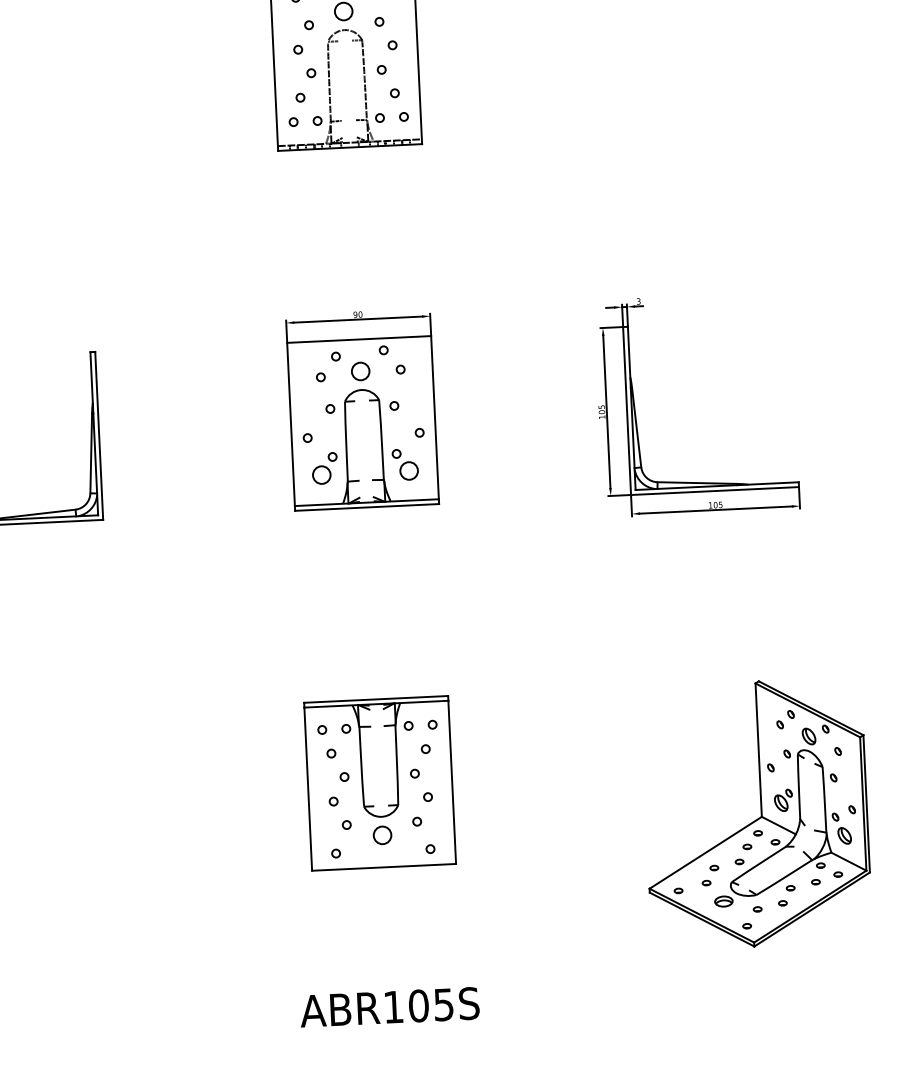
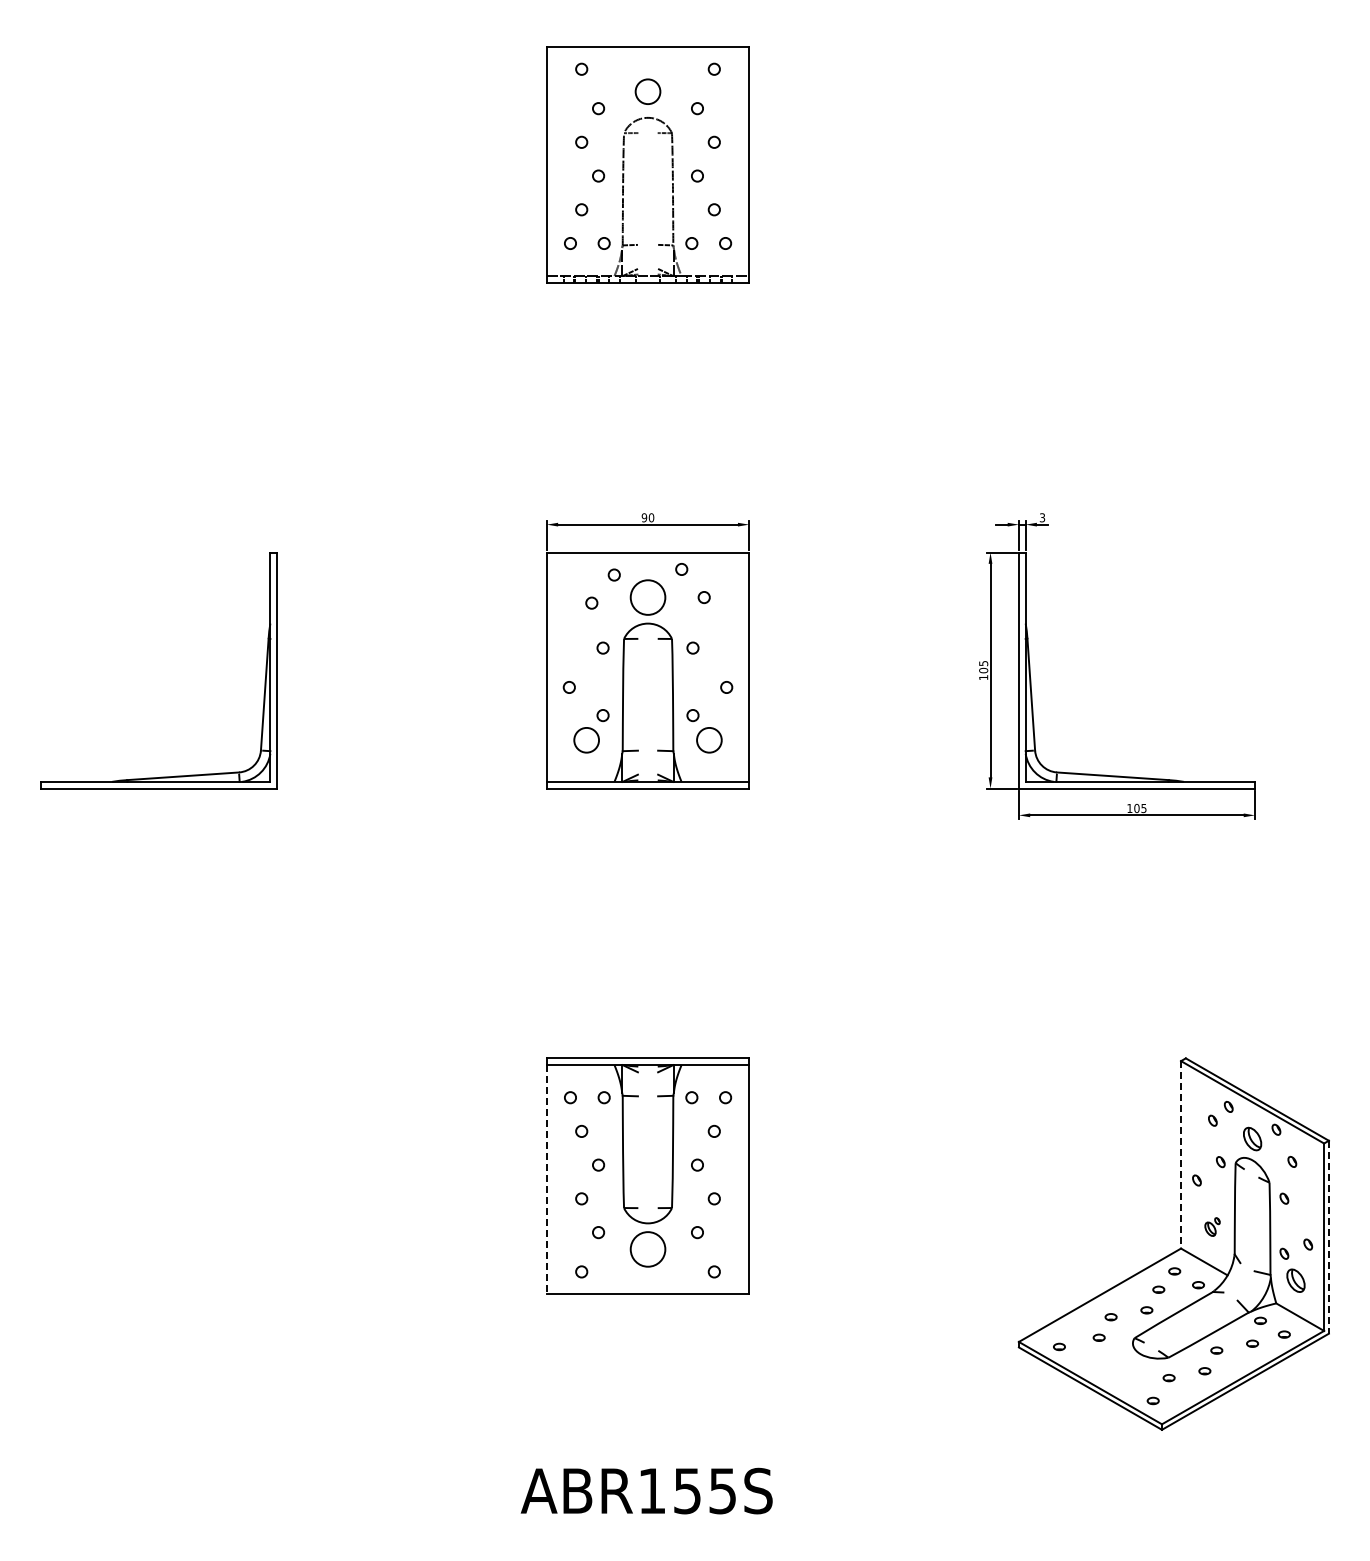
circle: (360, 371) -> (647, 597), size x1.4
line: (759, 749) -> (1181, 1154), solid -> dashed
line: (307, 789) -> (546, 1179), solid -> dashed
part: (783, 800) -> (1212, 1226), size x0.6
line: (866, 804) -> (1328, 1237), solid -> dashed
circle: (382, 835) -> (647, 1249), size x1.4
part: (724, 901) -> (1122, 1364), removed
text: (418, 1005) -> (687, 1490), ABR105S -> ABR155S

